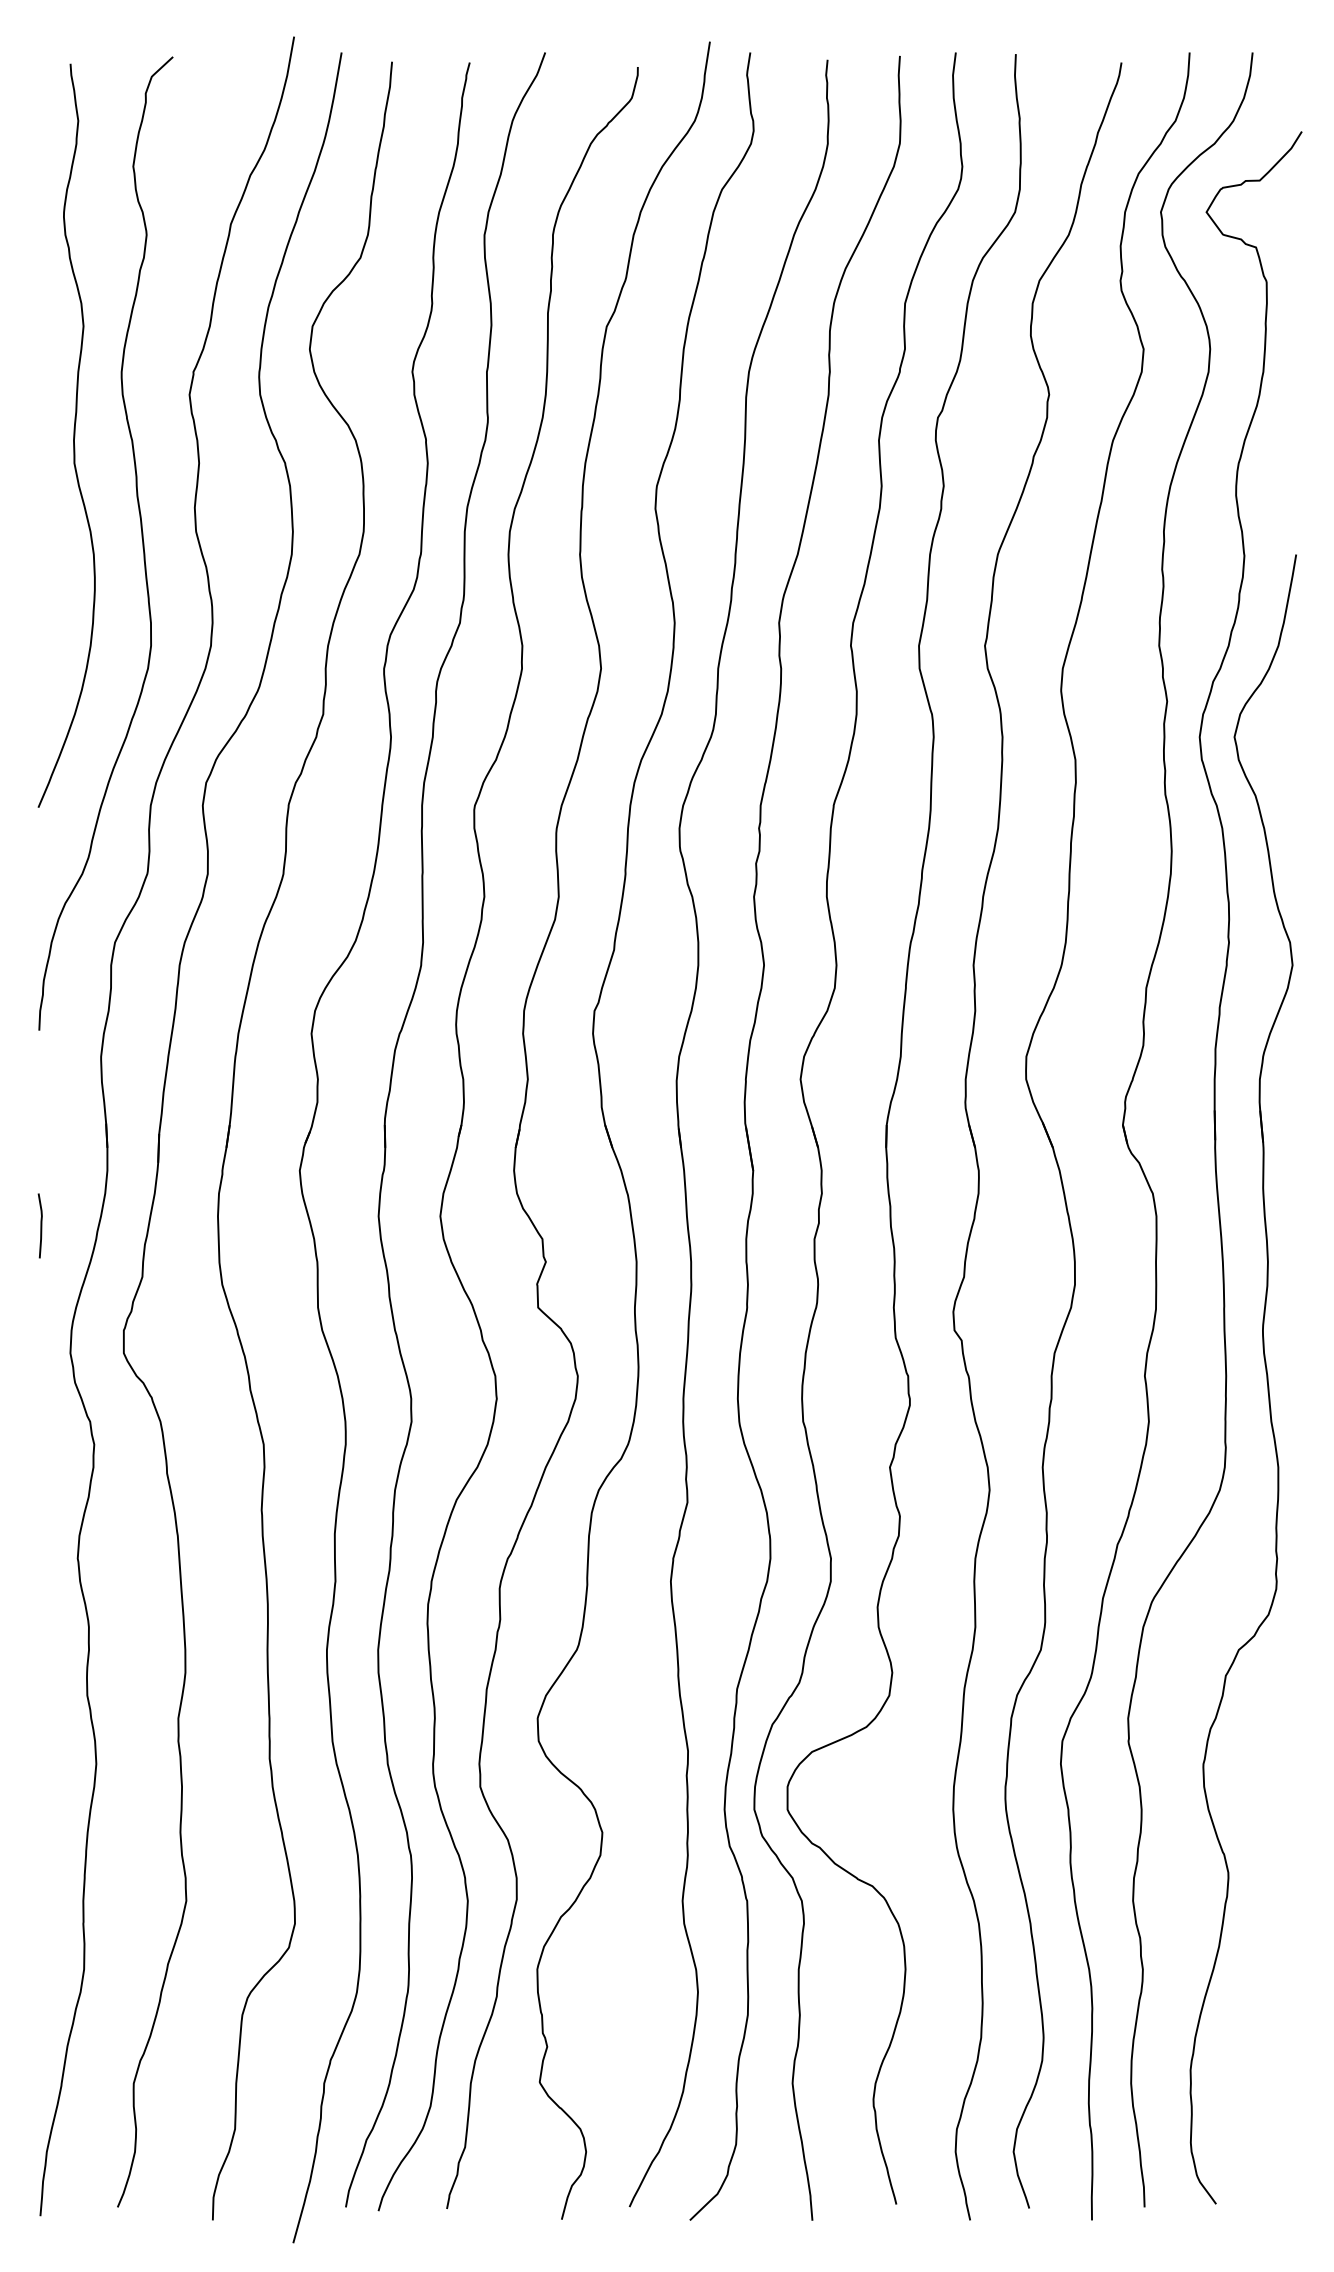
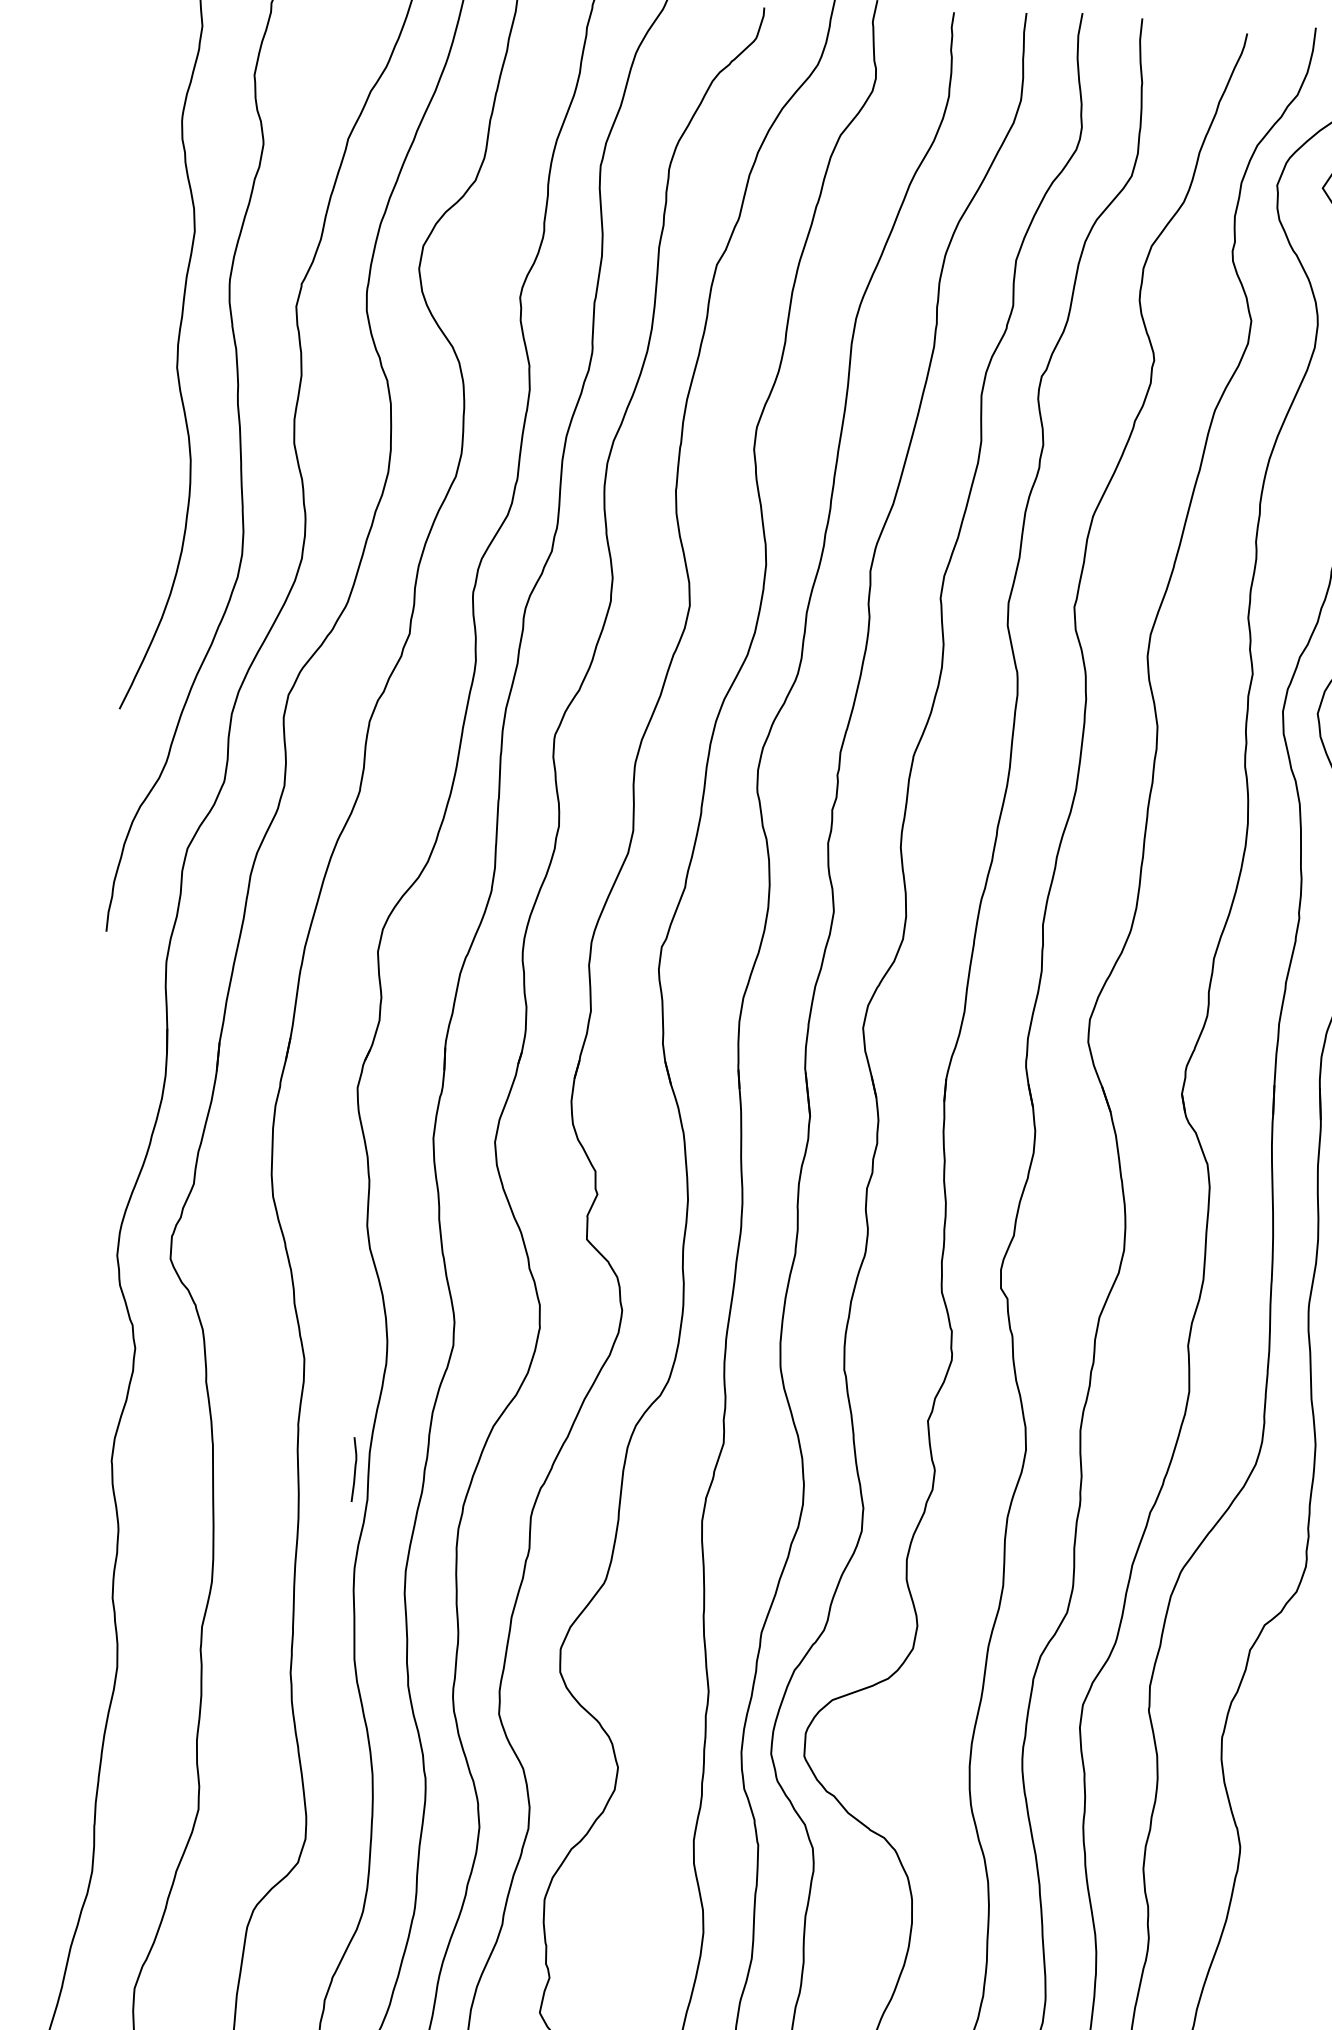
curve: (40, 1225) -> (354, 1469), moved

